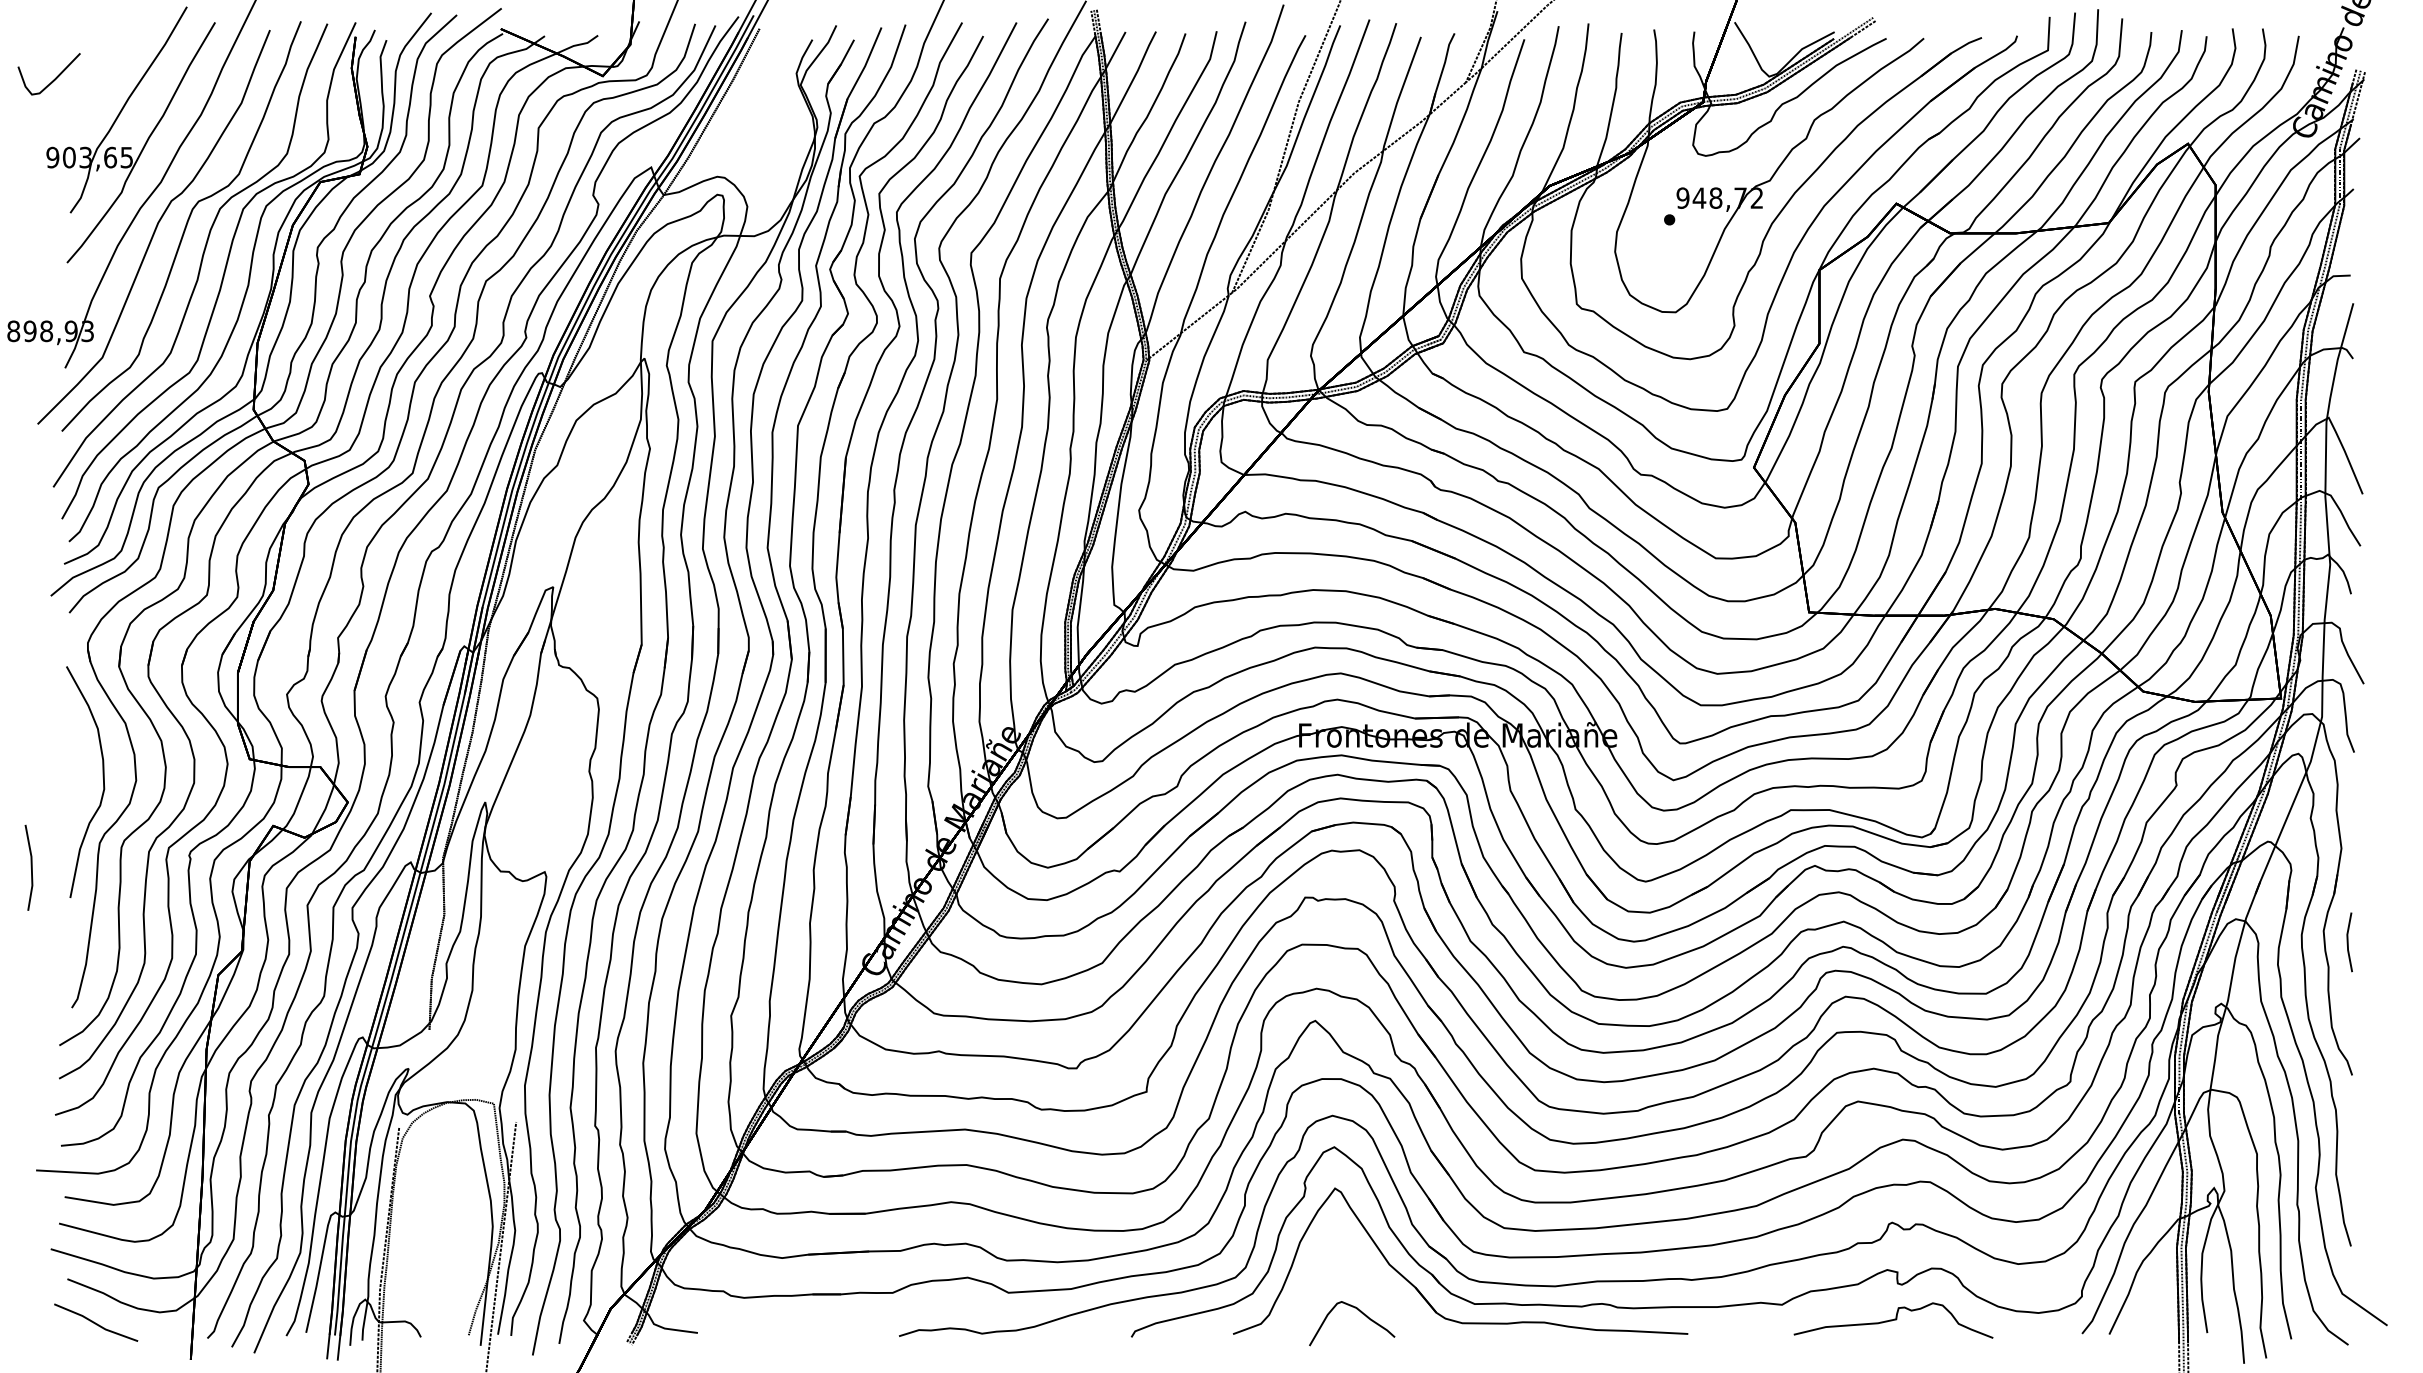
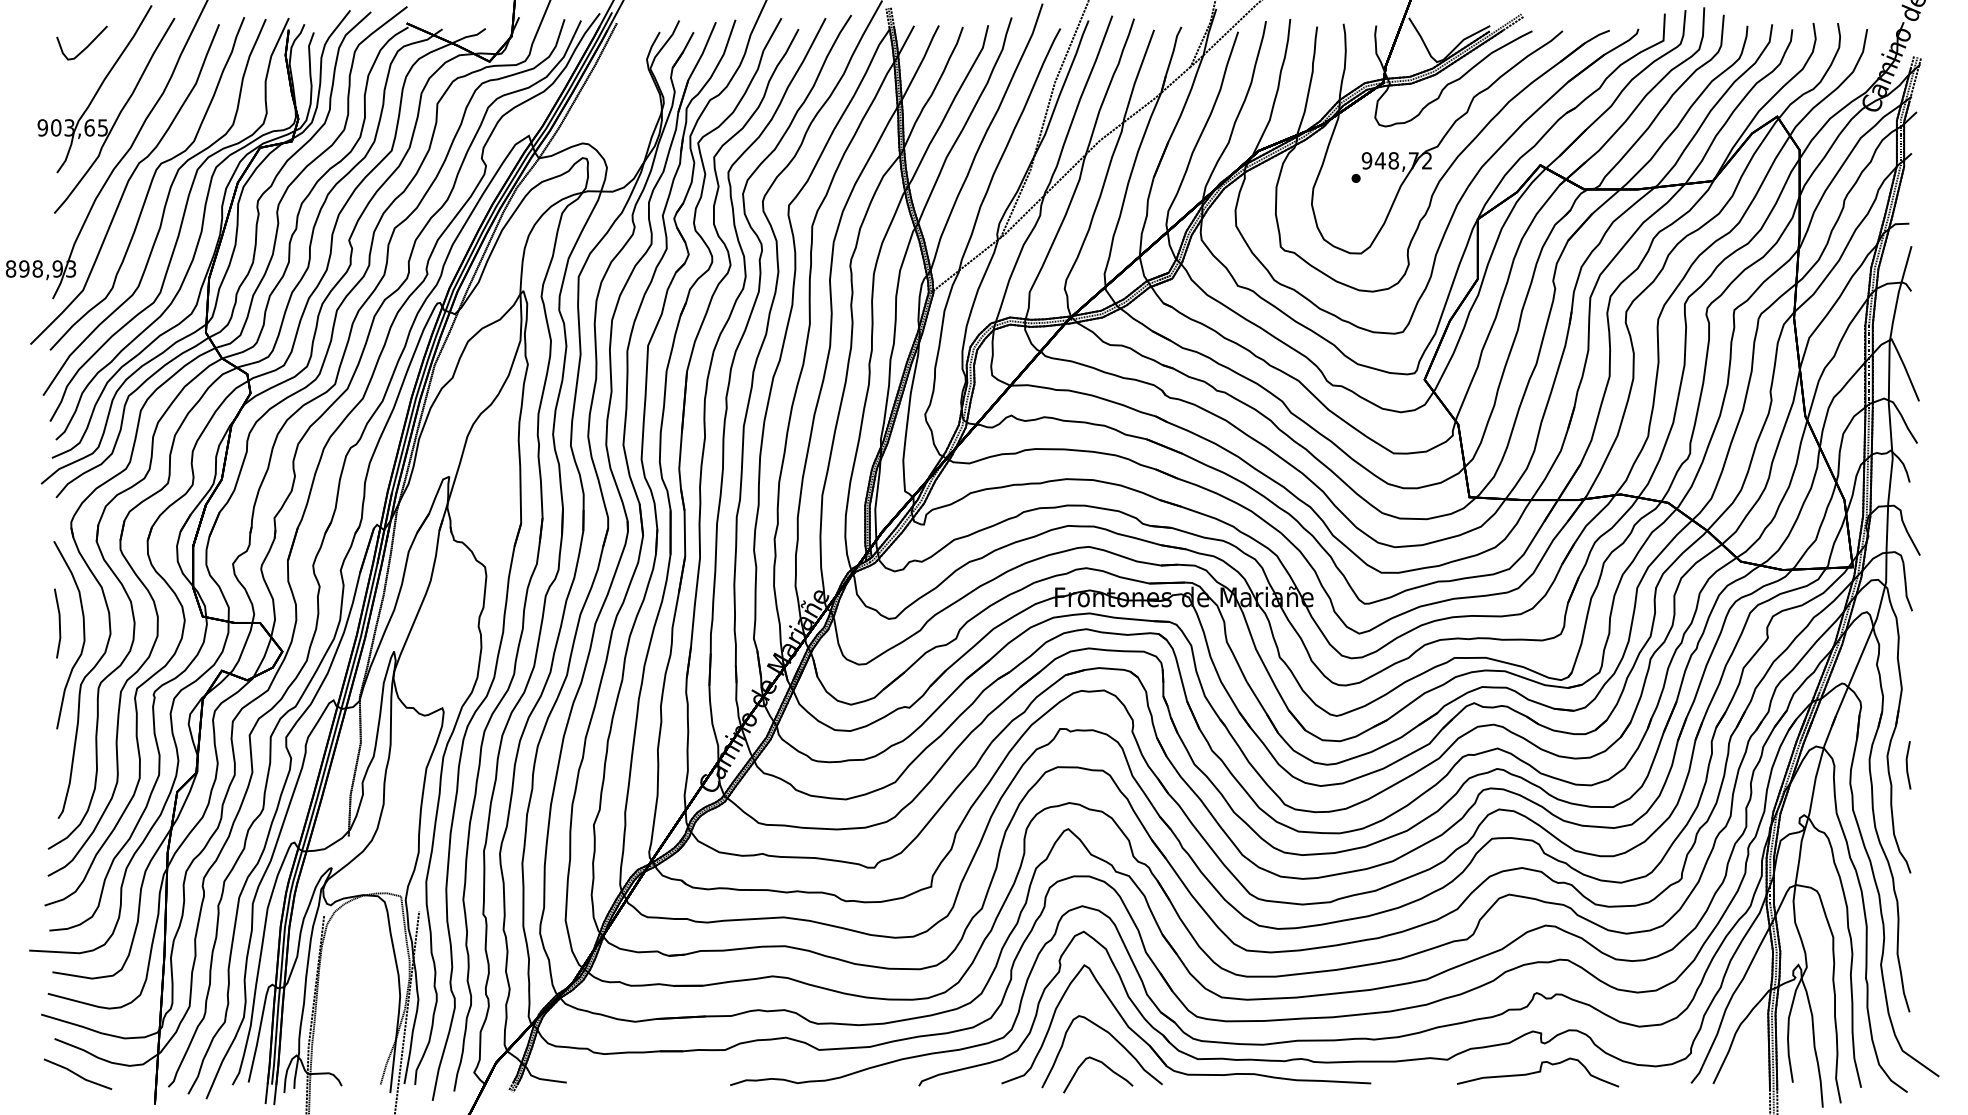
part: (53, 79) -> (85, 47), moved
part: (28, 867) -> (57, 623), moved
part: (1371, 1279) -> (1113, 1039), added

